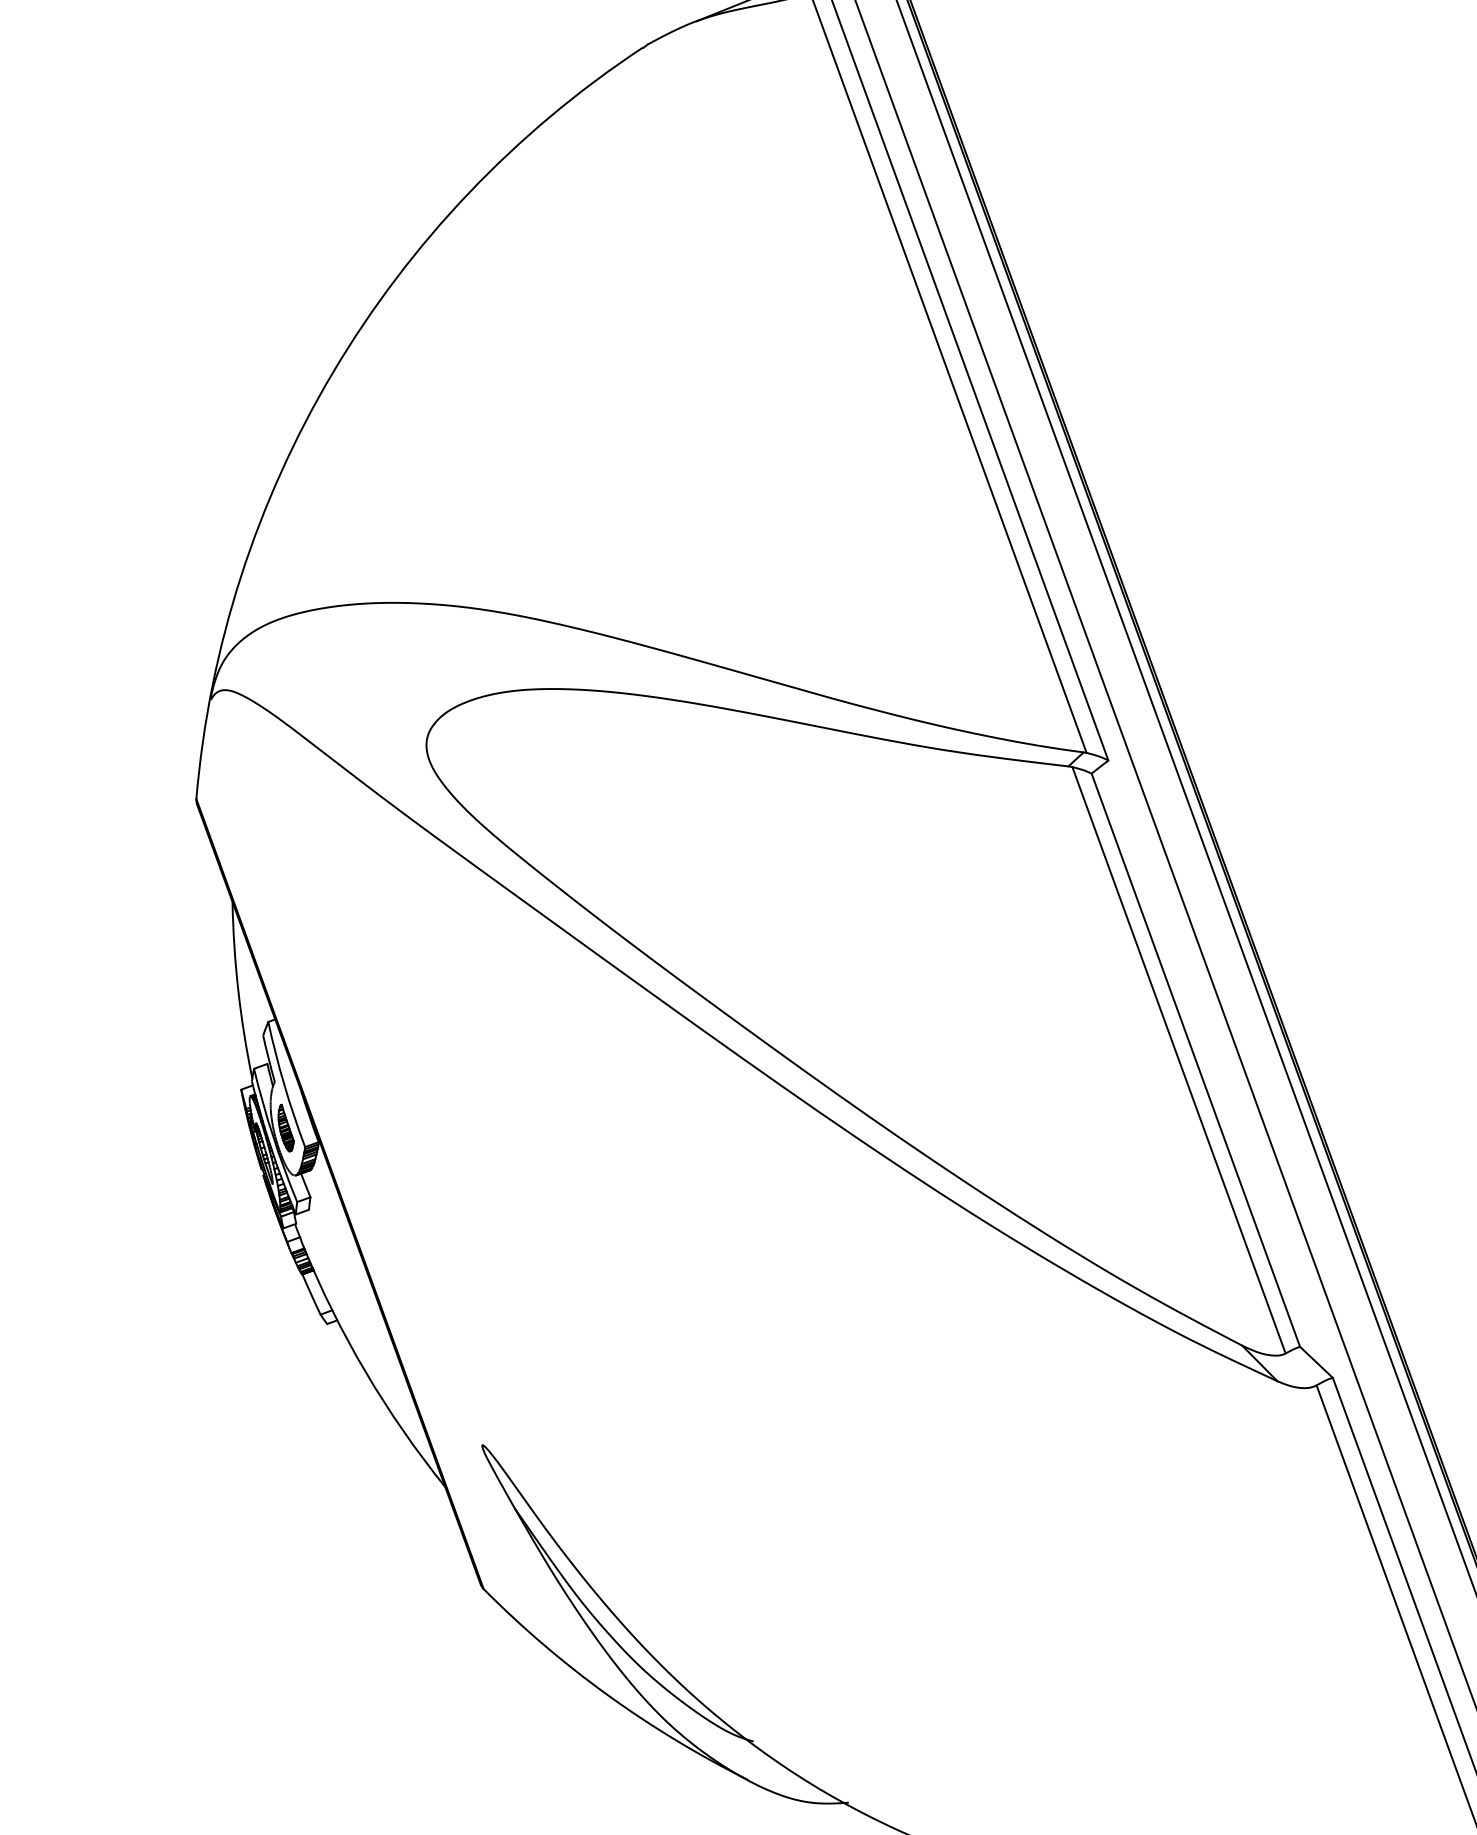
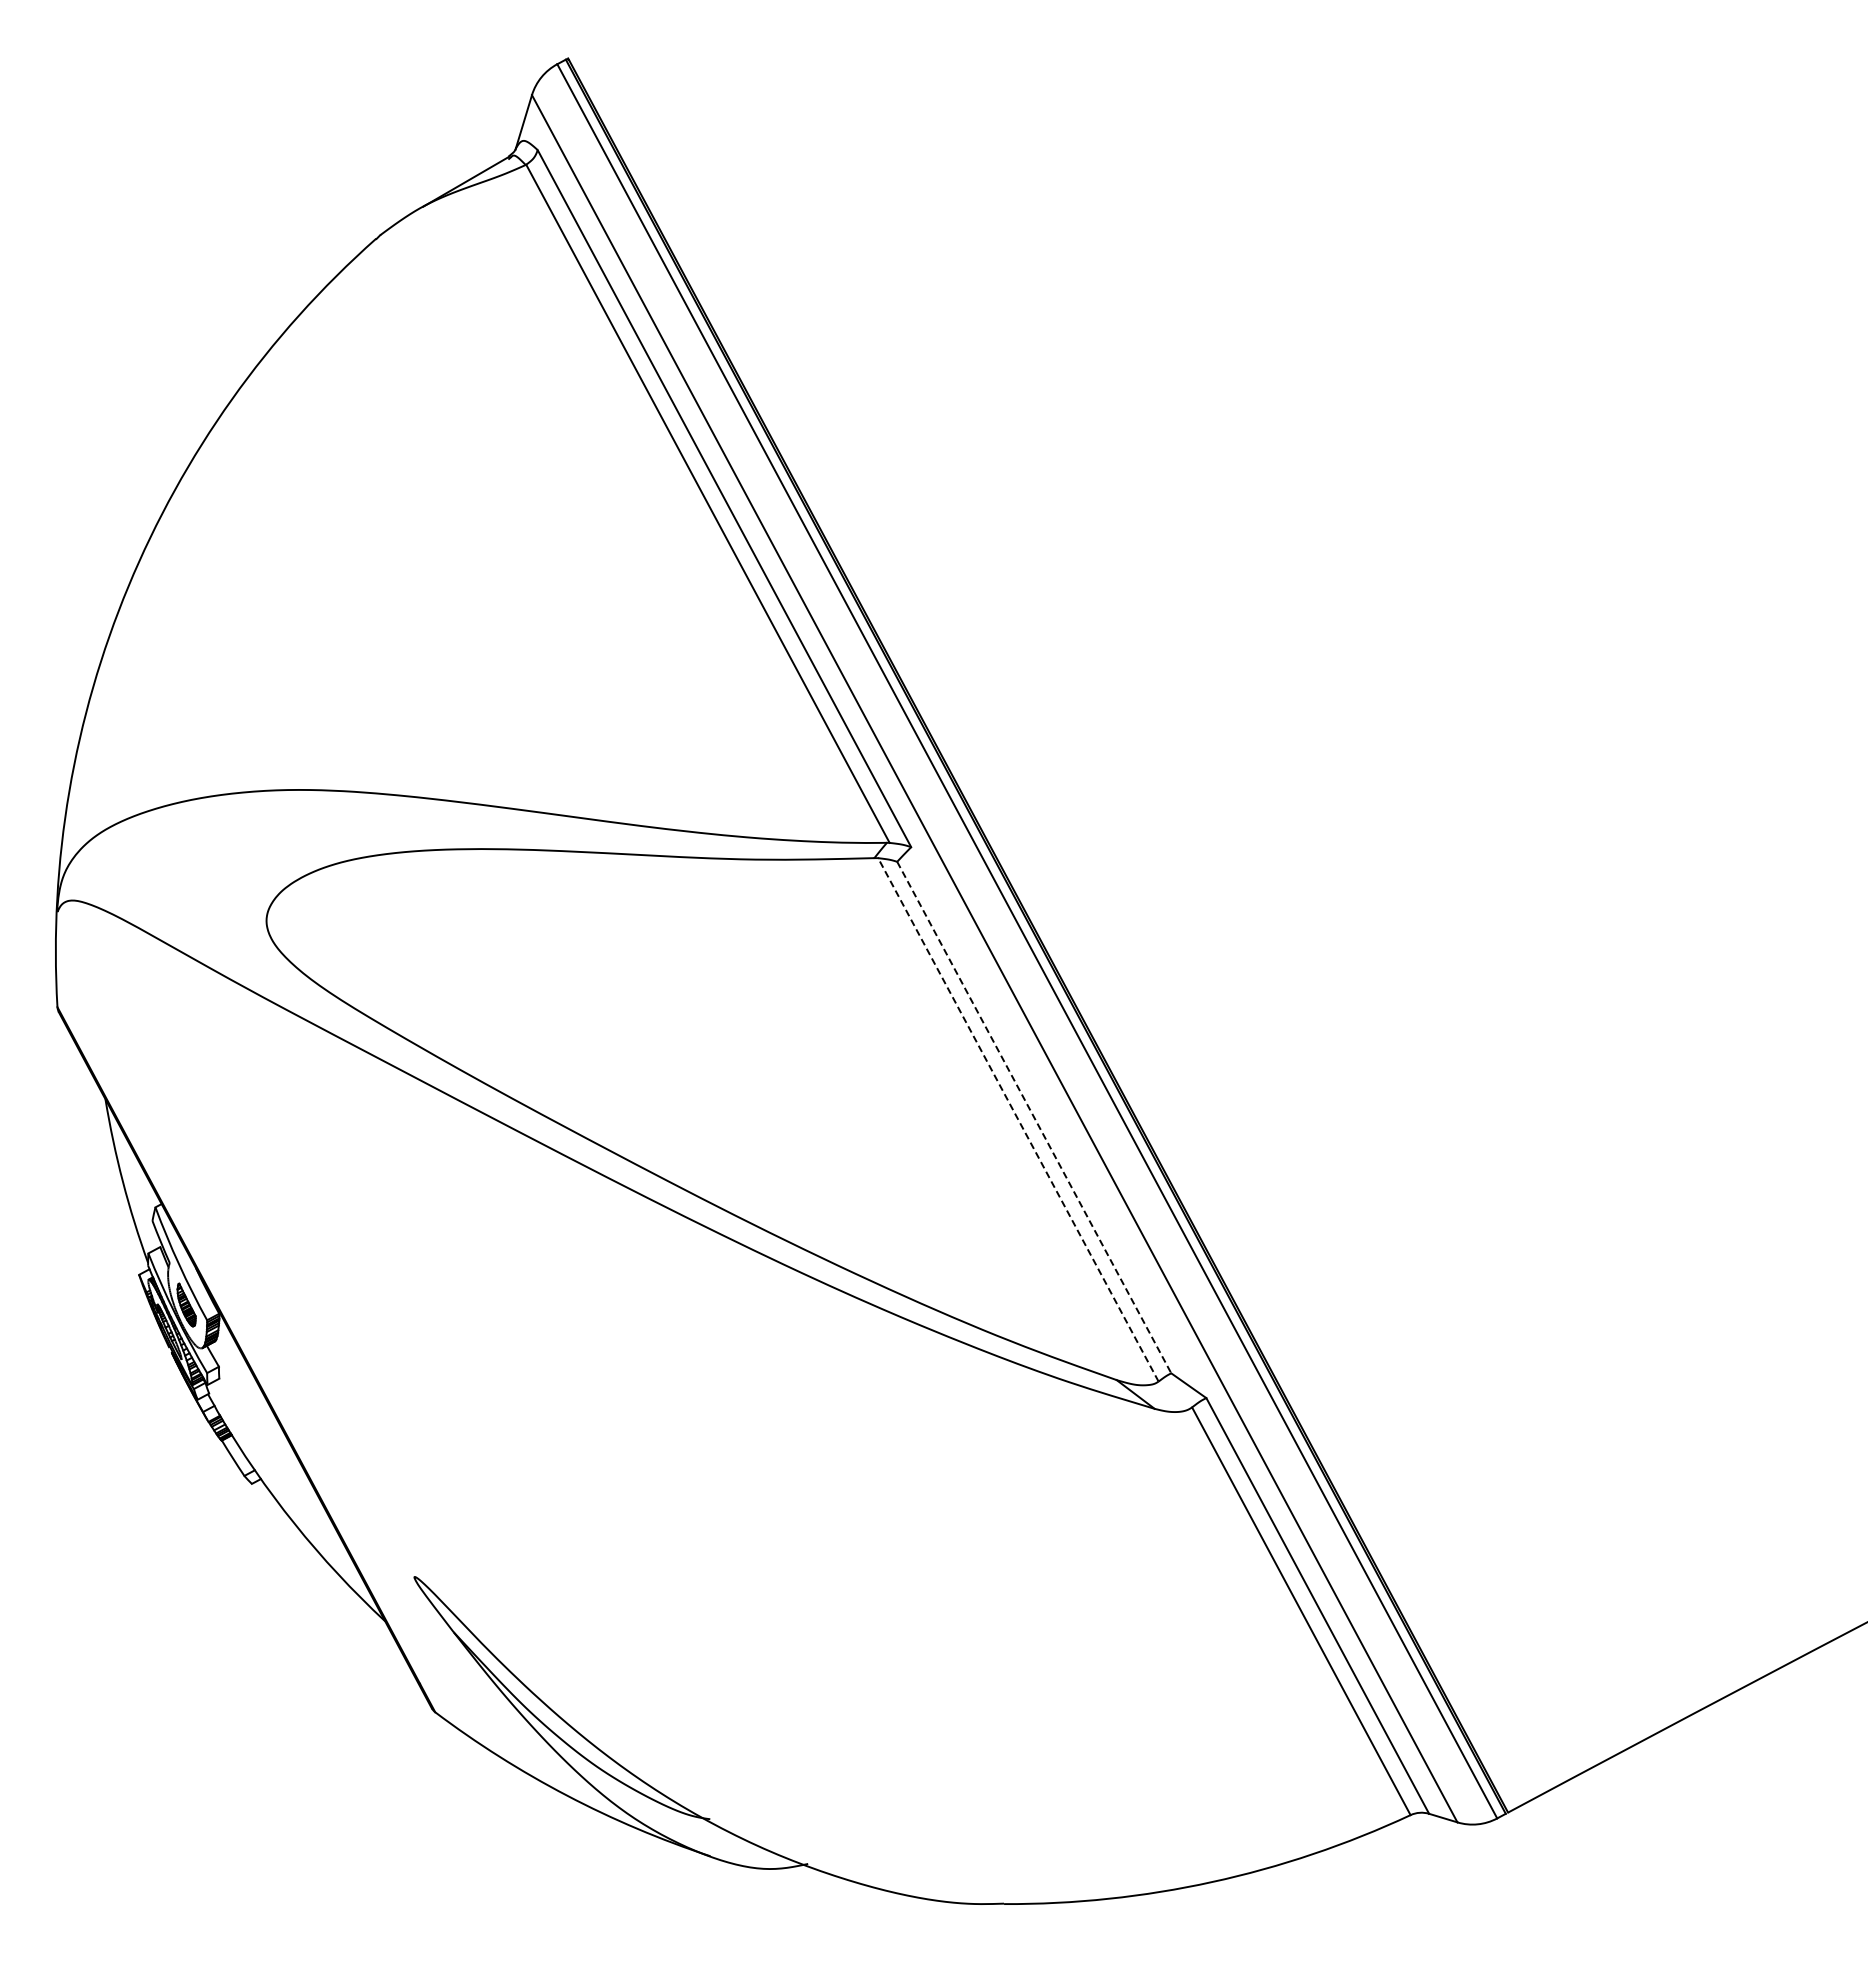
line: (1179, 1059) -> (1018, 1119), solid -> dashed
line: (1195, 1061) -> (1034, 1118), solid -> dashed

